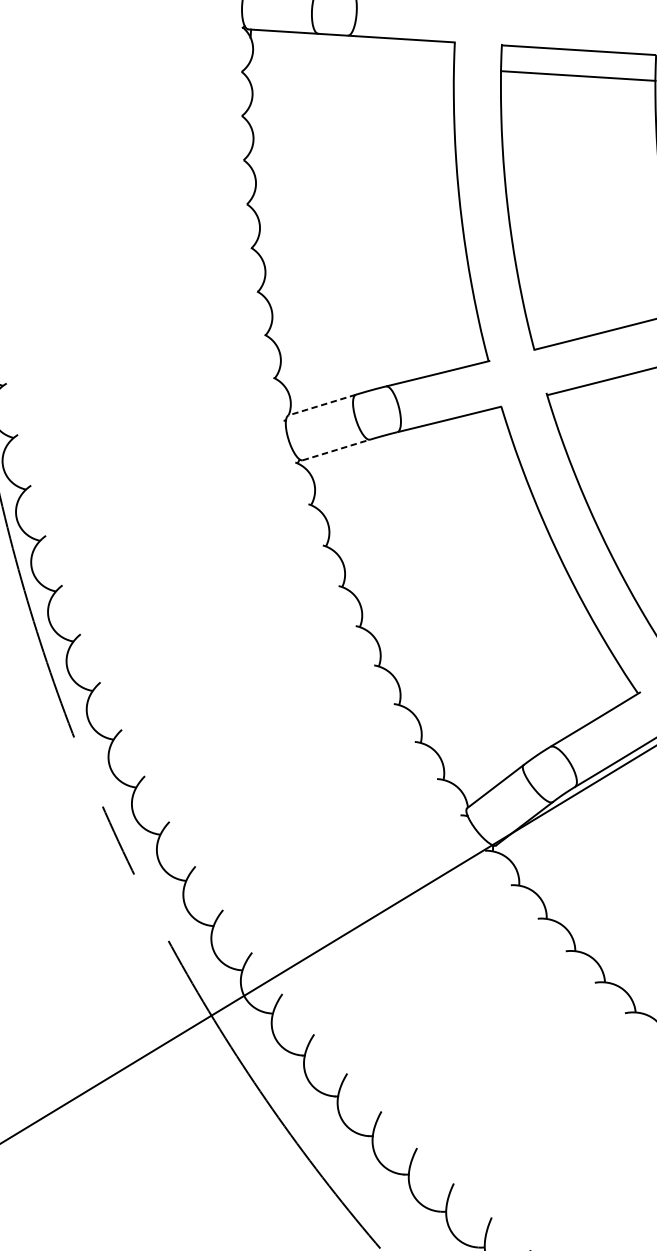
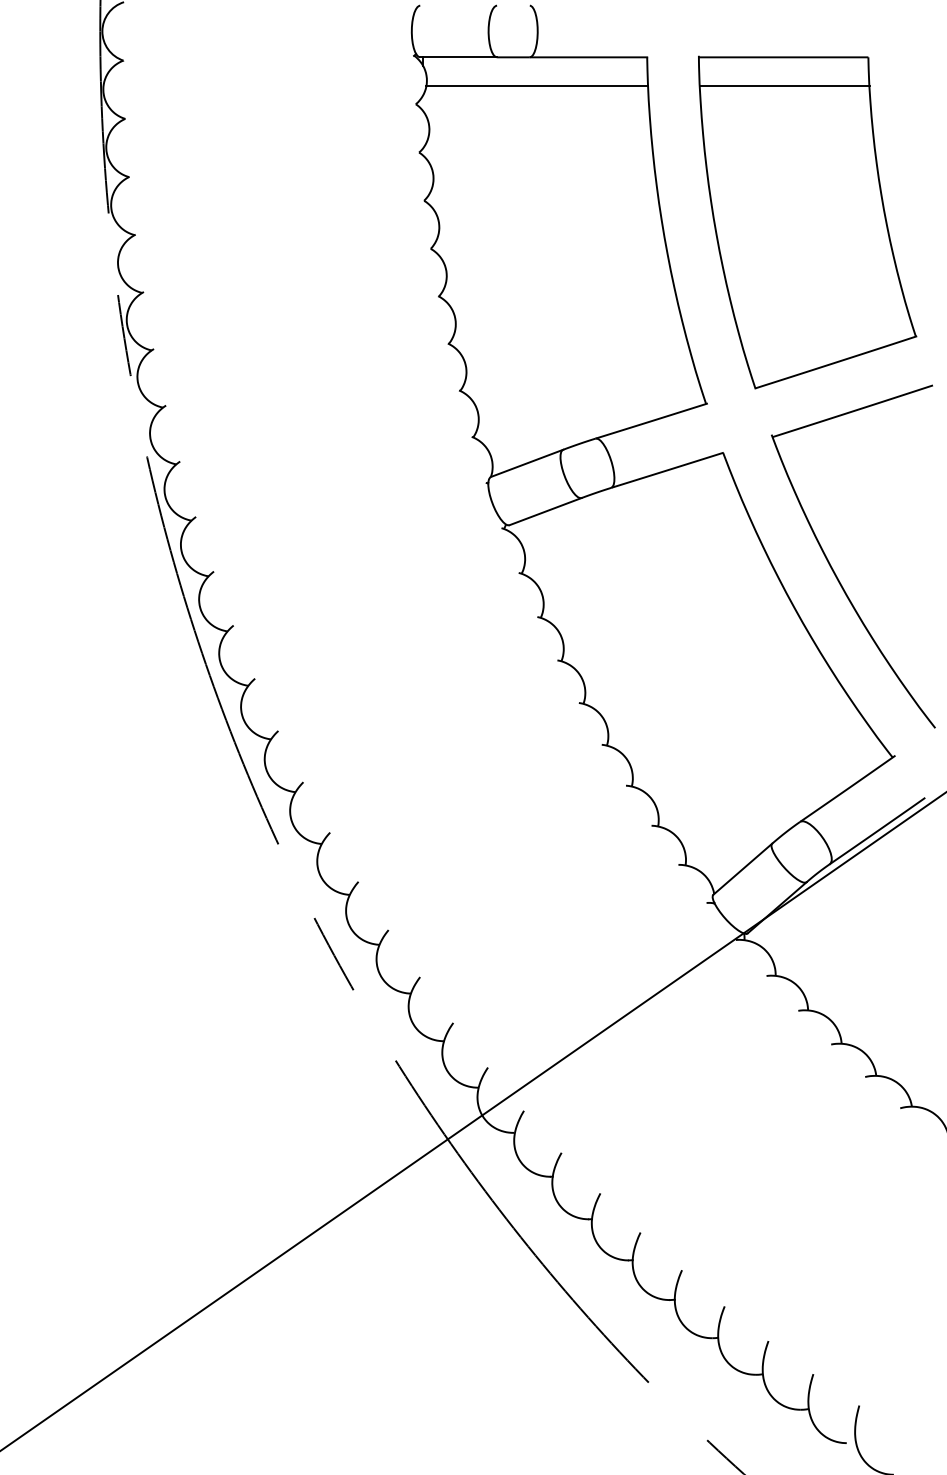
line: (353, 61) -> (537, 85), added
line: (322, 405) -> (527, 463), dashed -> solid
line: (336, 449) -> (545, 511), dashed -> solid

